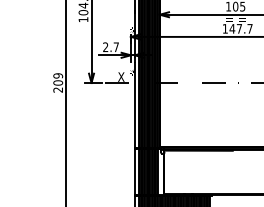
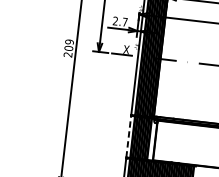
line: (134, 171) -> (128, 136), solid -> dashed

